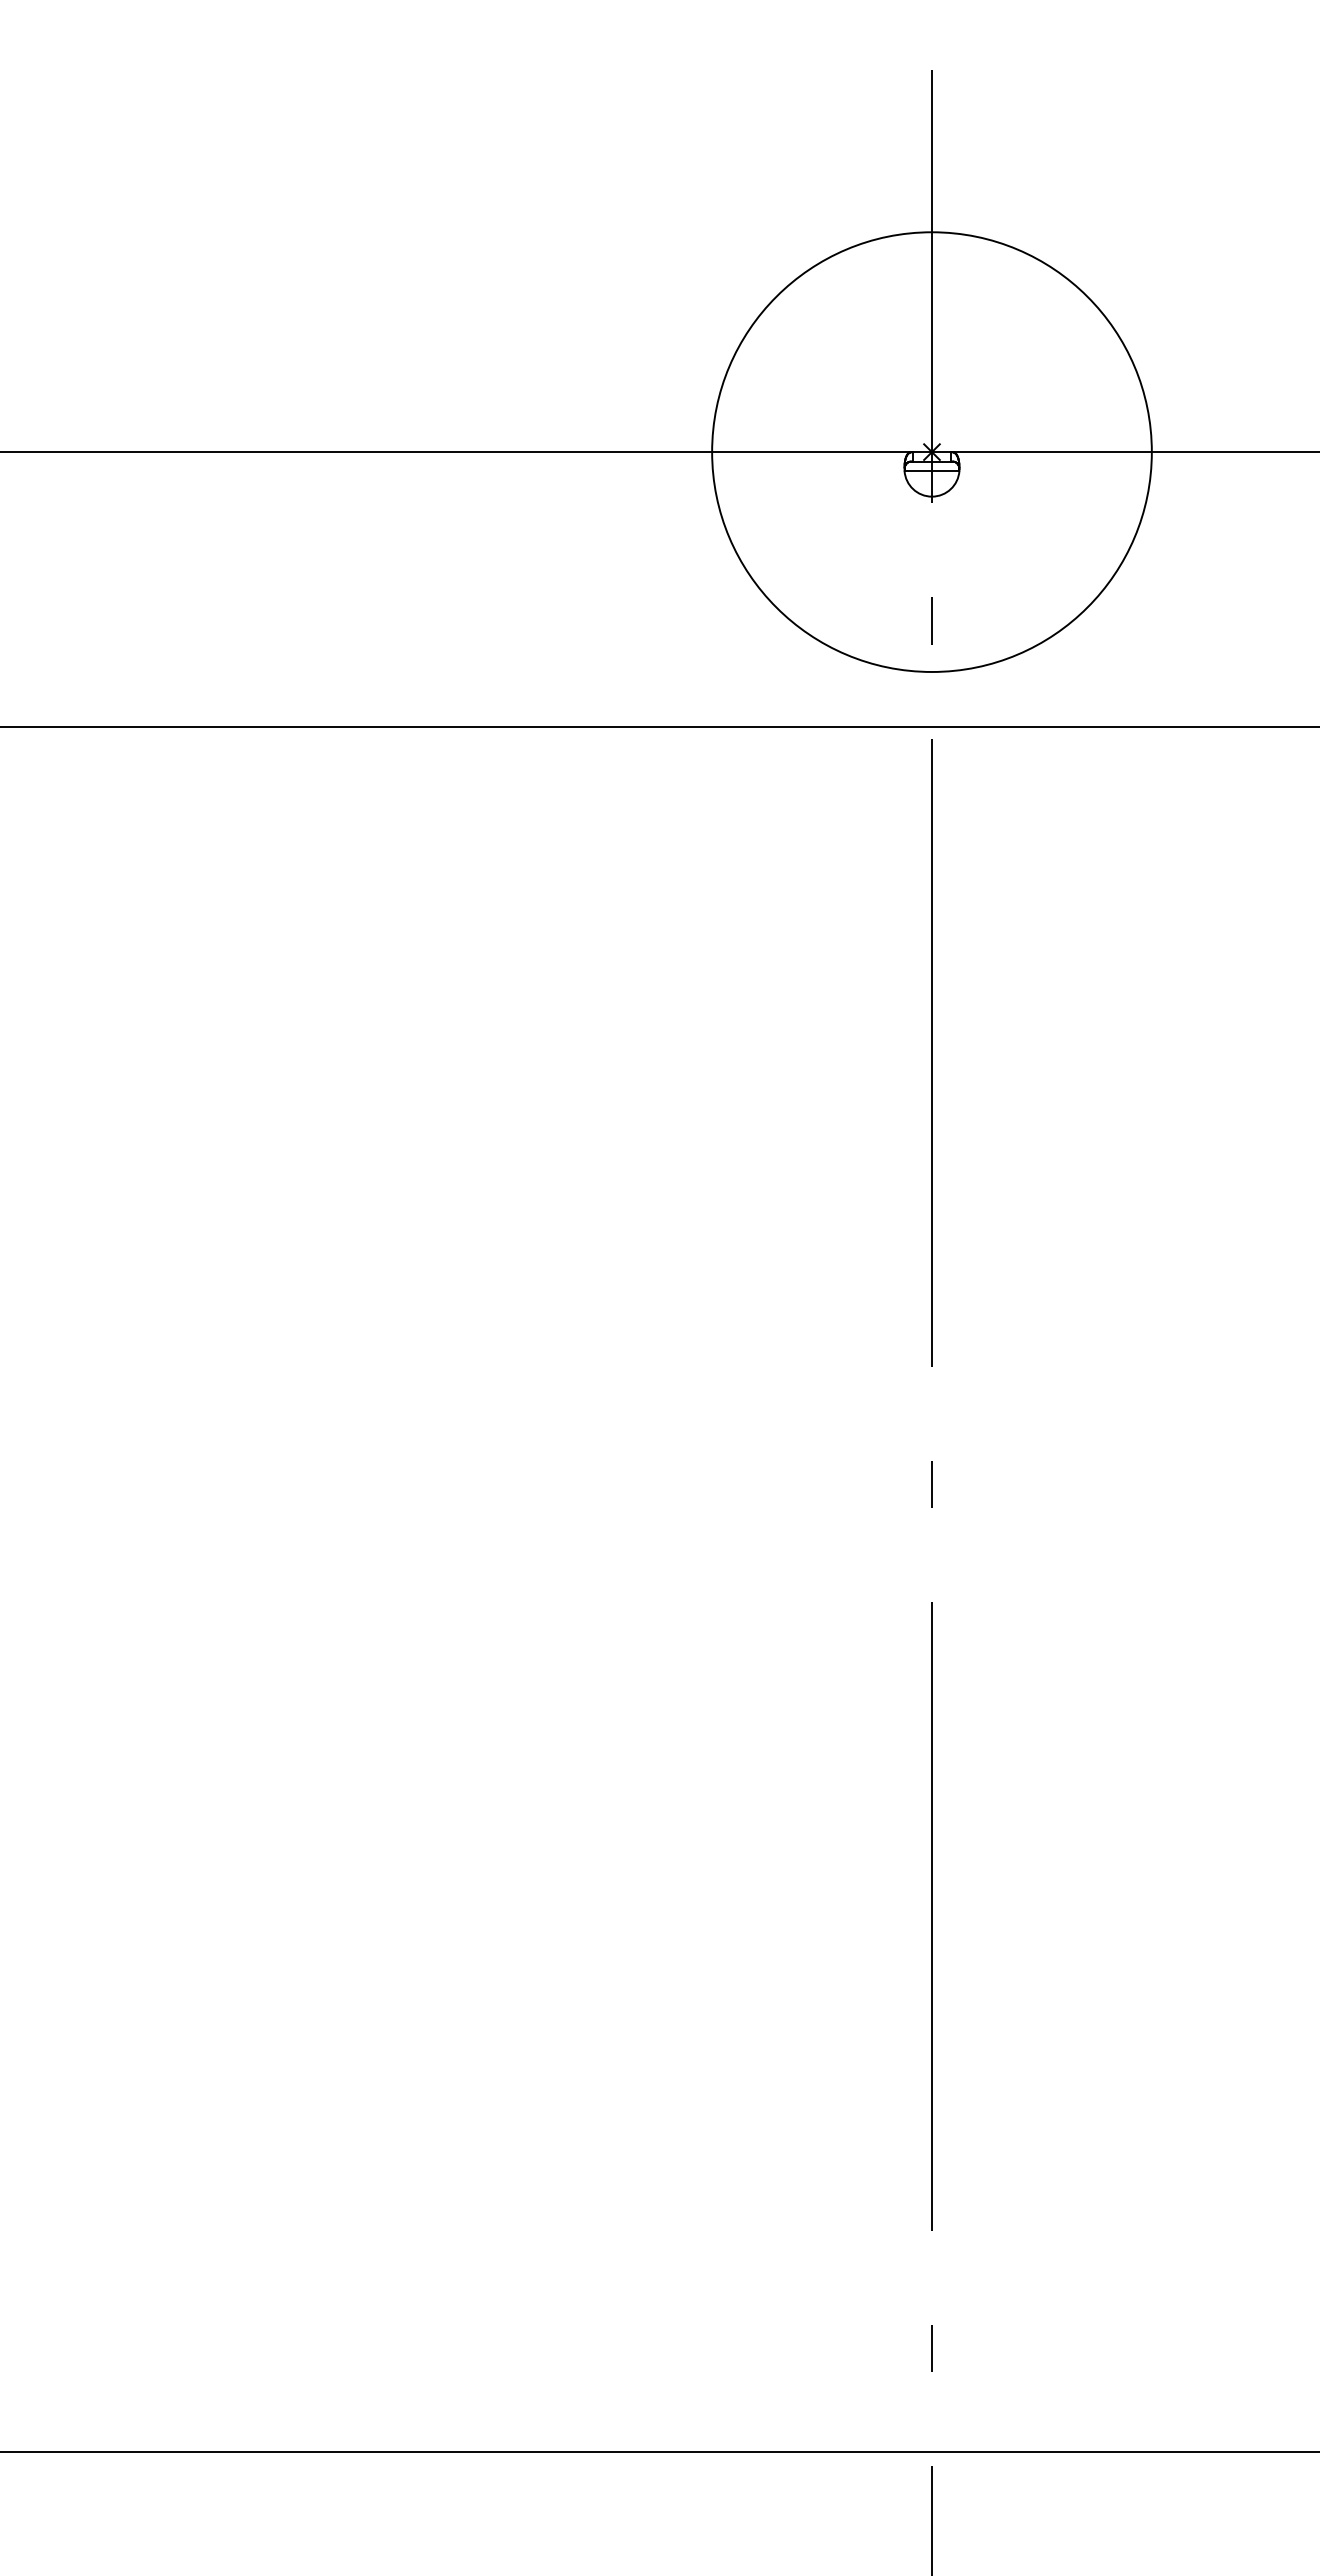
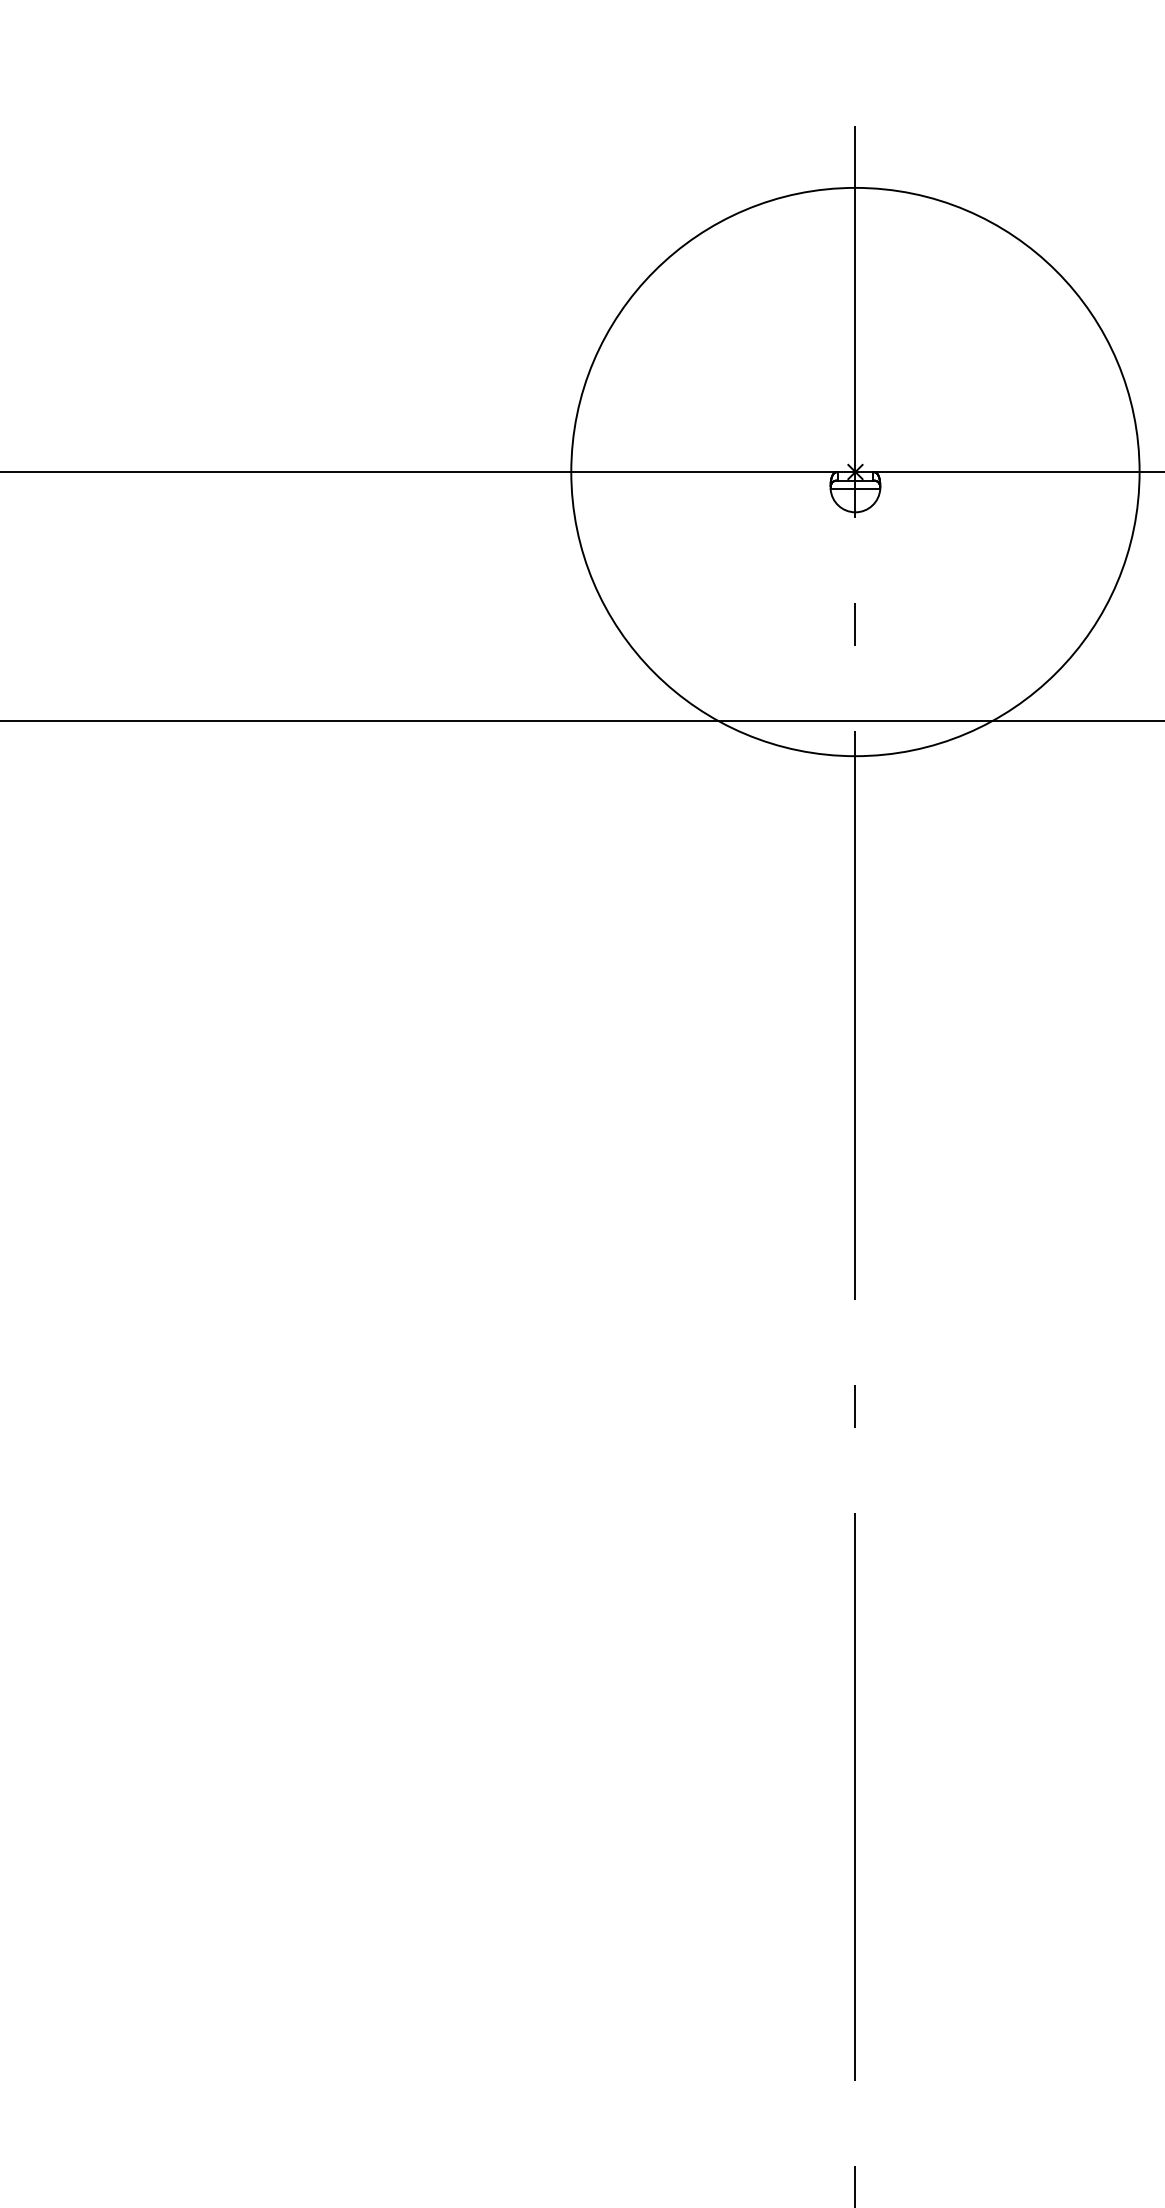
circle: (931, 452) -> (855, 472), size x1.43

